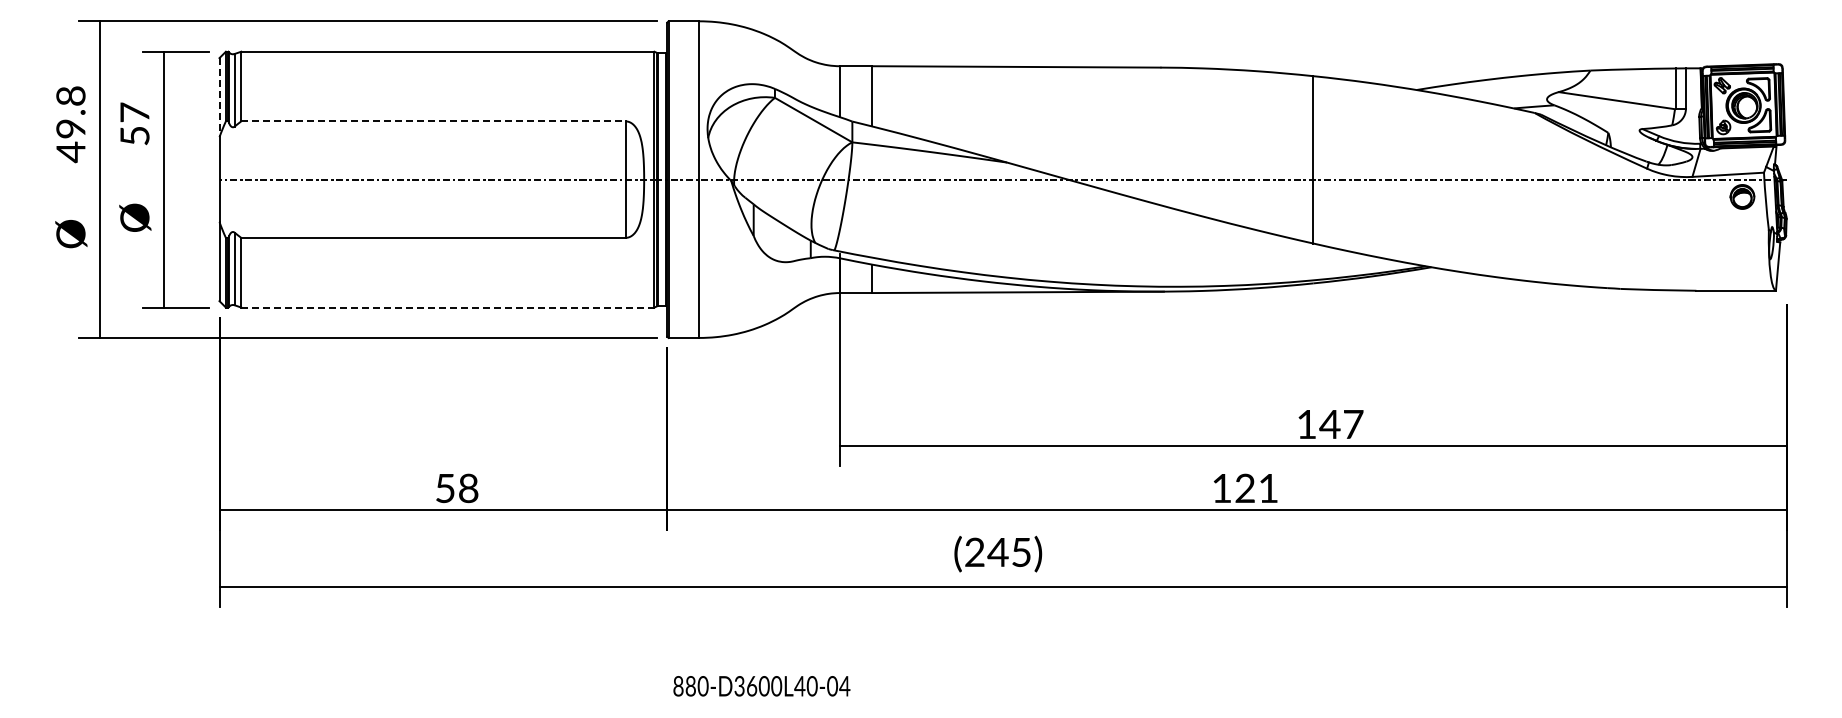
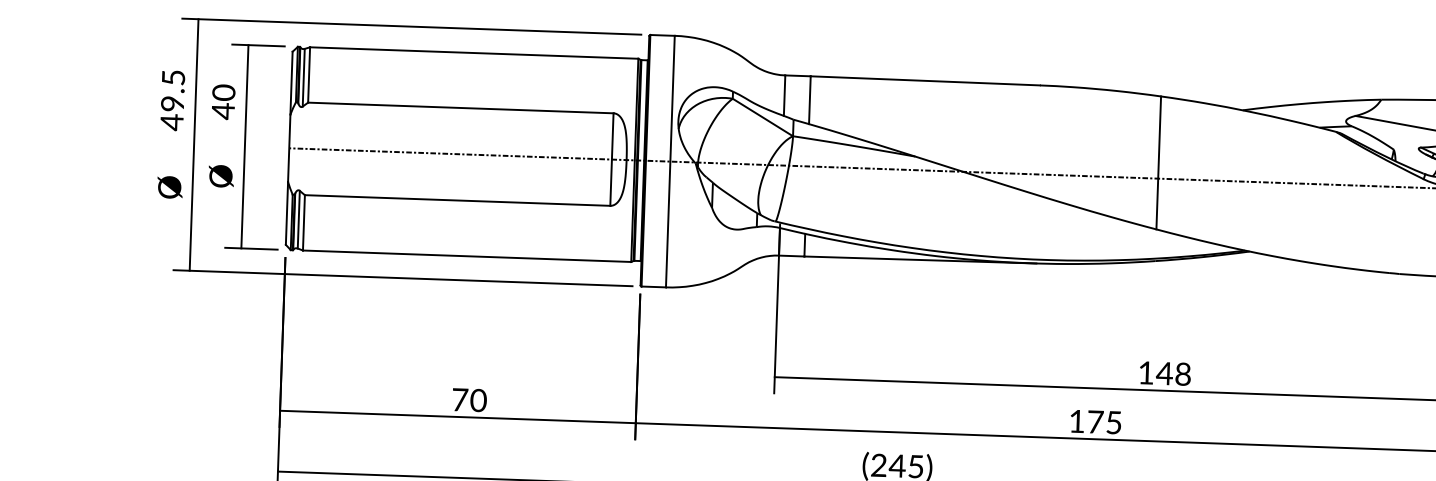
text: (70, 95) -> (173, 77), 49.8 -> 49.5
line: (219, 97) -> (291, 83), dashed -> solid
line: (433, 121) -> (460, 108), dashed -> solid
text: (134, 124) -> (223, 102), 57 -> 40
line: (447, 307) -> (466, 256), dashed -> solid
text: (1353, 424) -> (1183, 374), 147 -> 148
text: (457, 488) -> (469, 400), 58 -> 70
text: (1256, 488) -> (1104, 422), 121 -> 175

